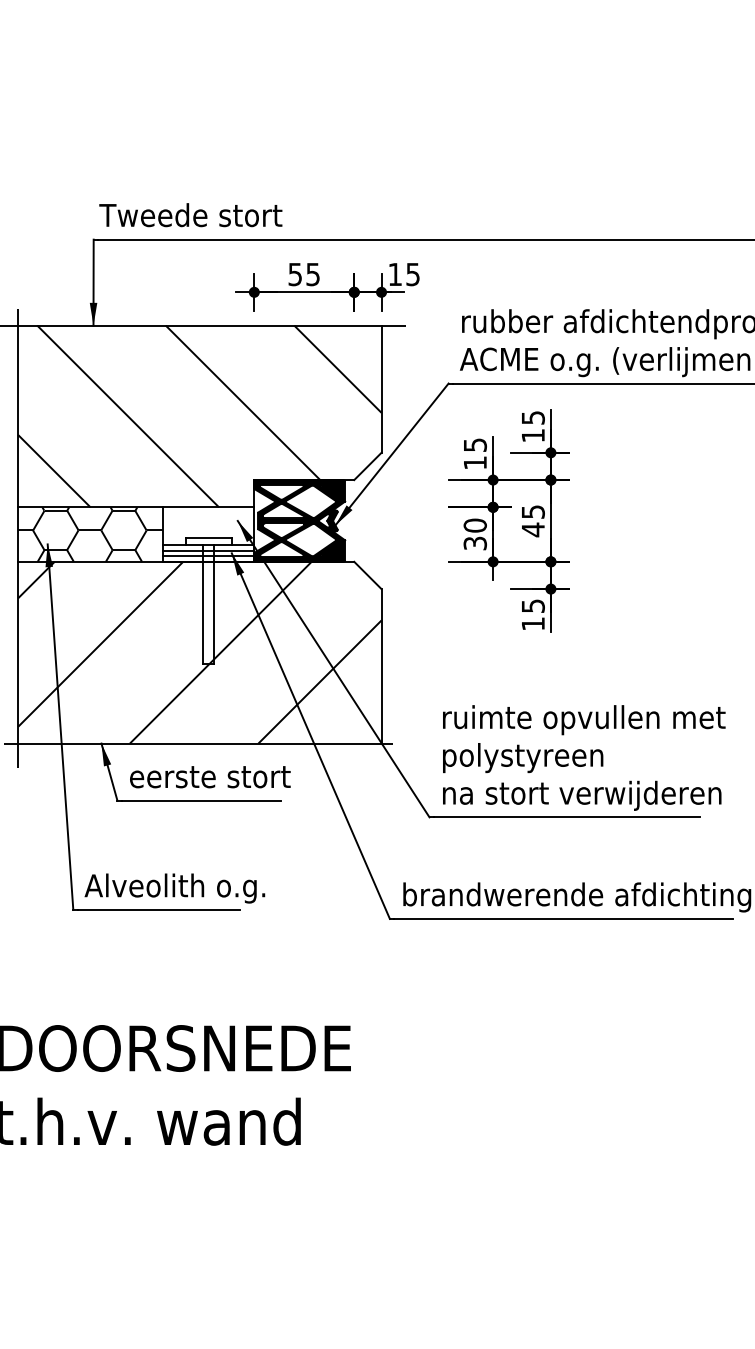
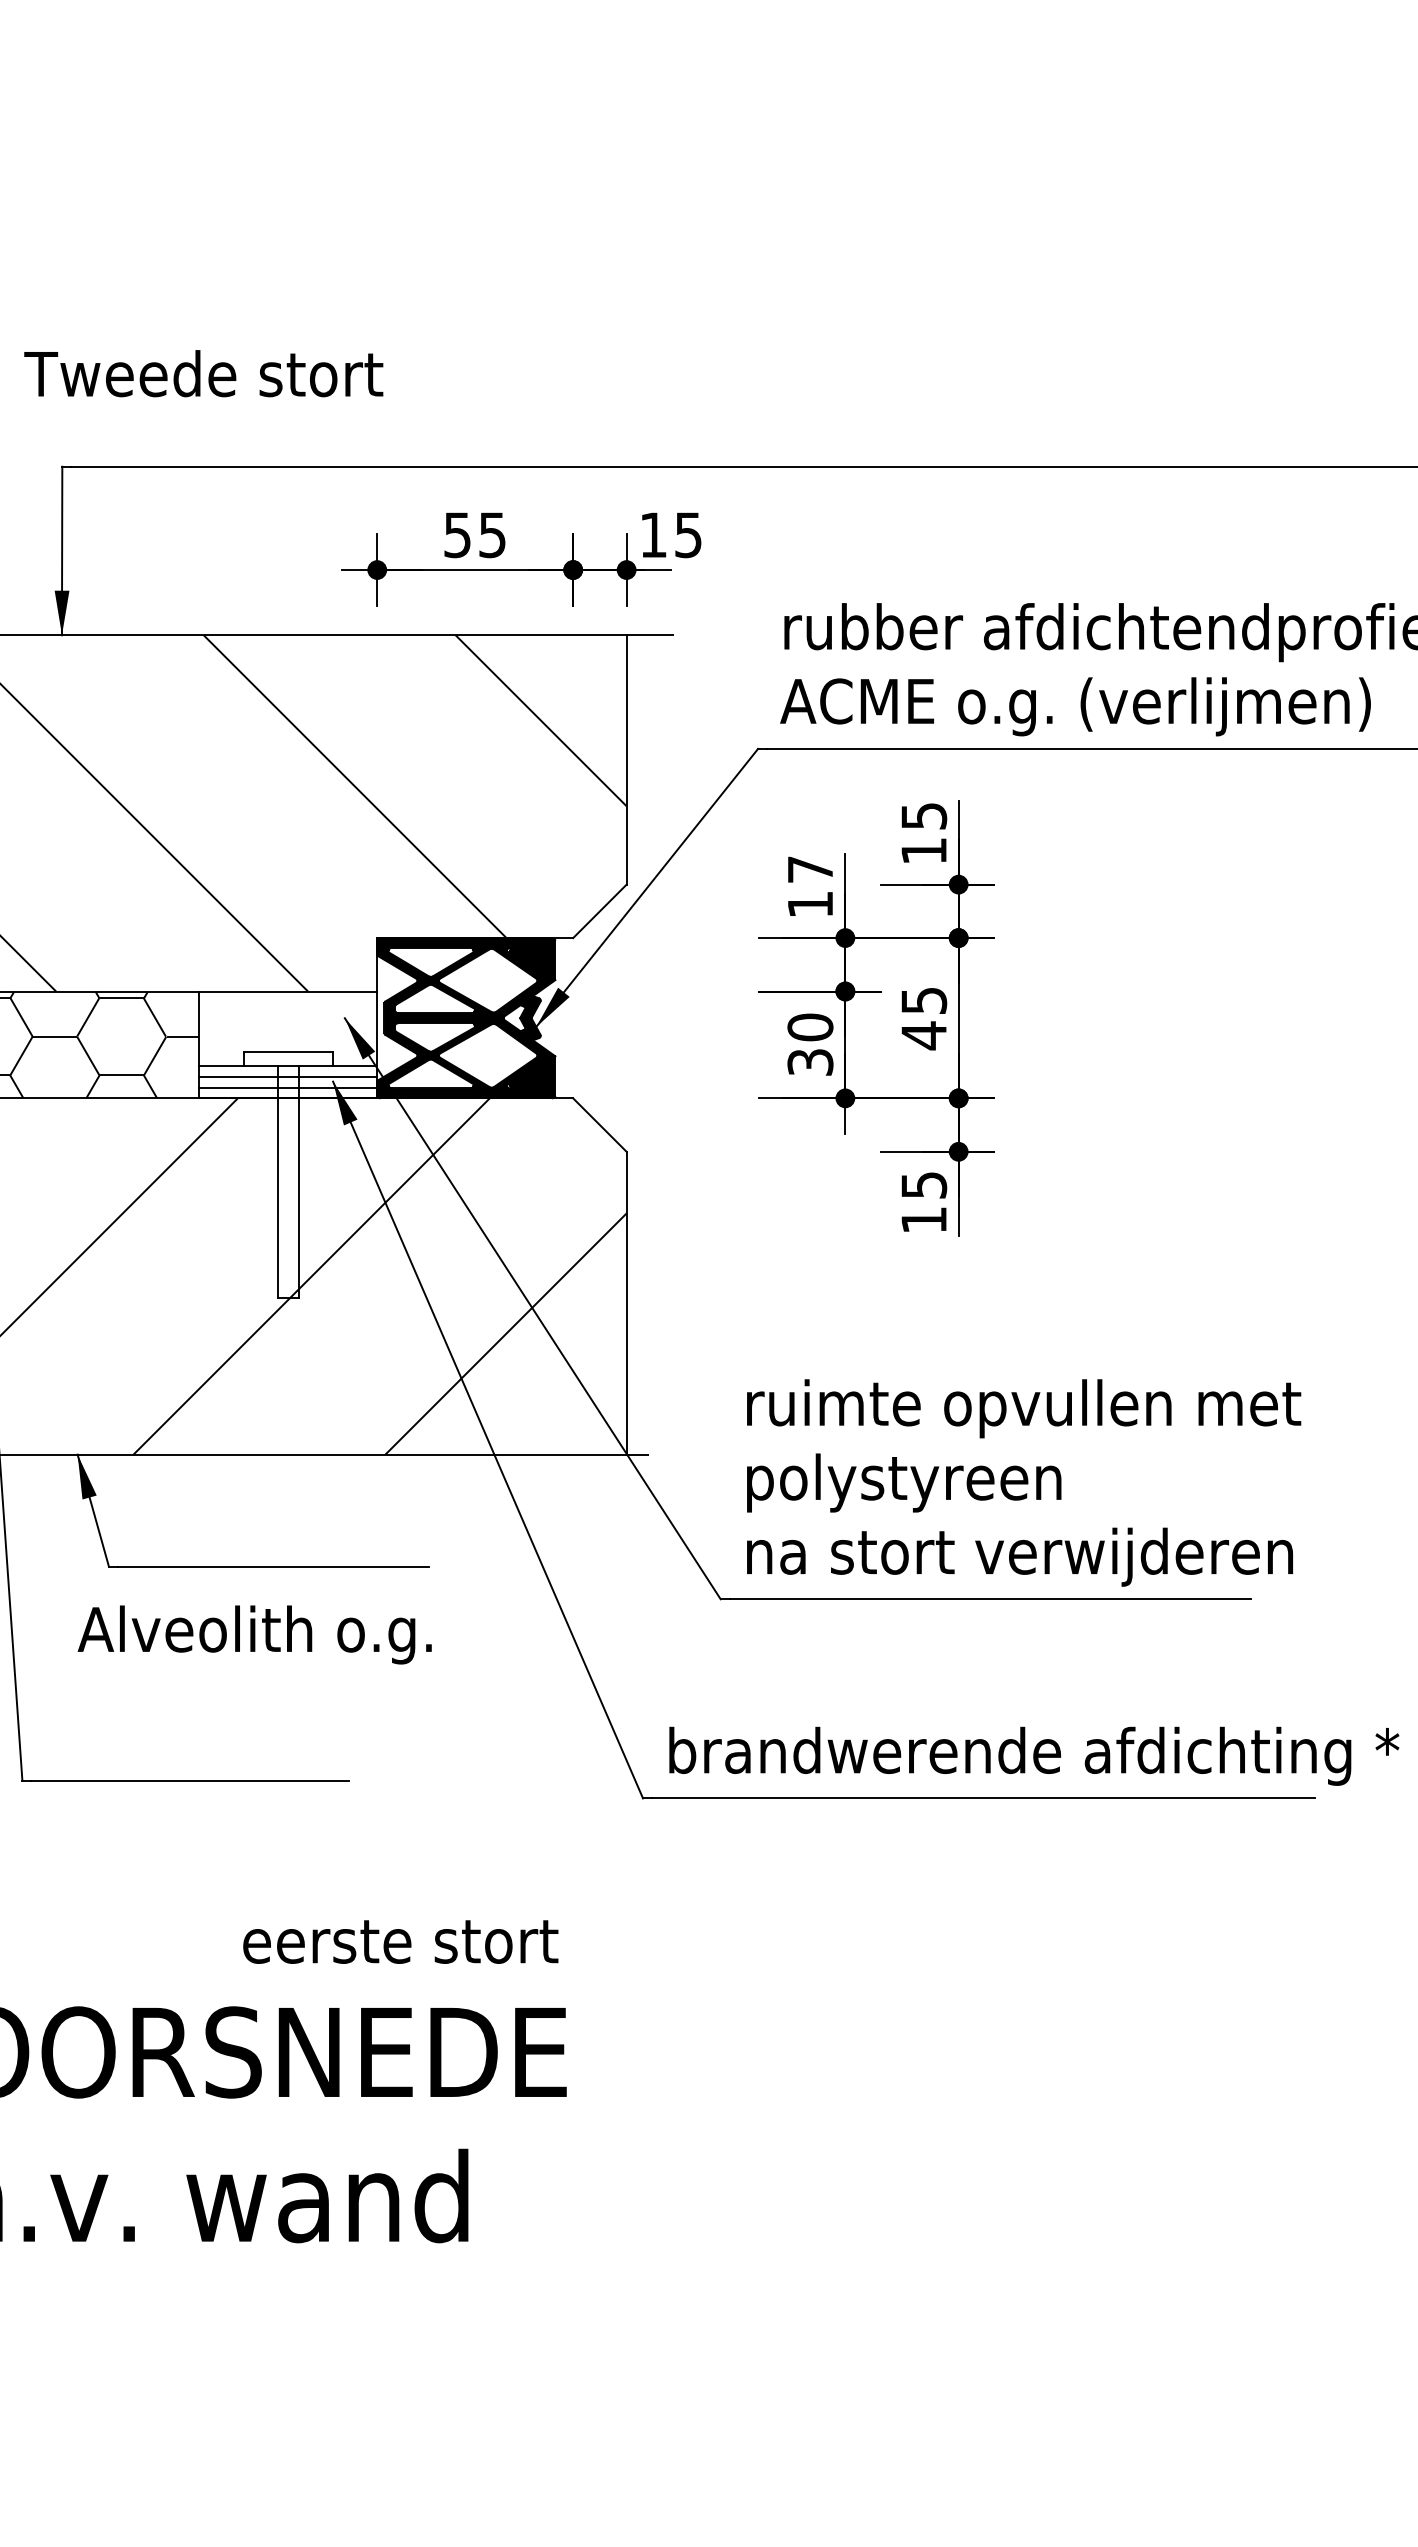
text: (190, 215) -> (203, 374), moved
text: (475, 444) -> (810, 868), 15 -> 17
text: (210, 777) -> (401, 1942), moved
text: (174, 888) -> (254, 1634), moved

